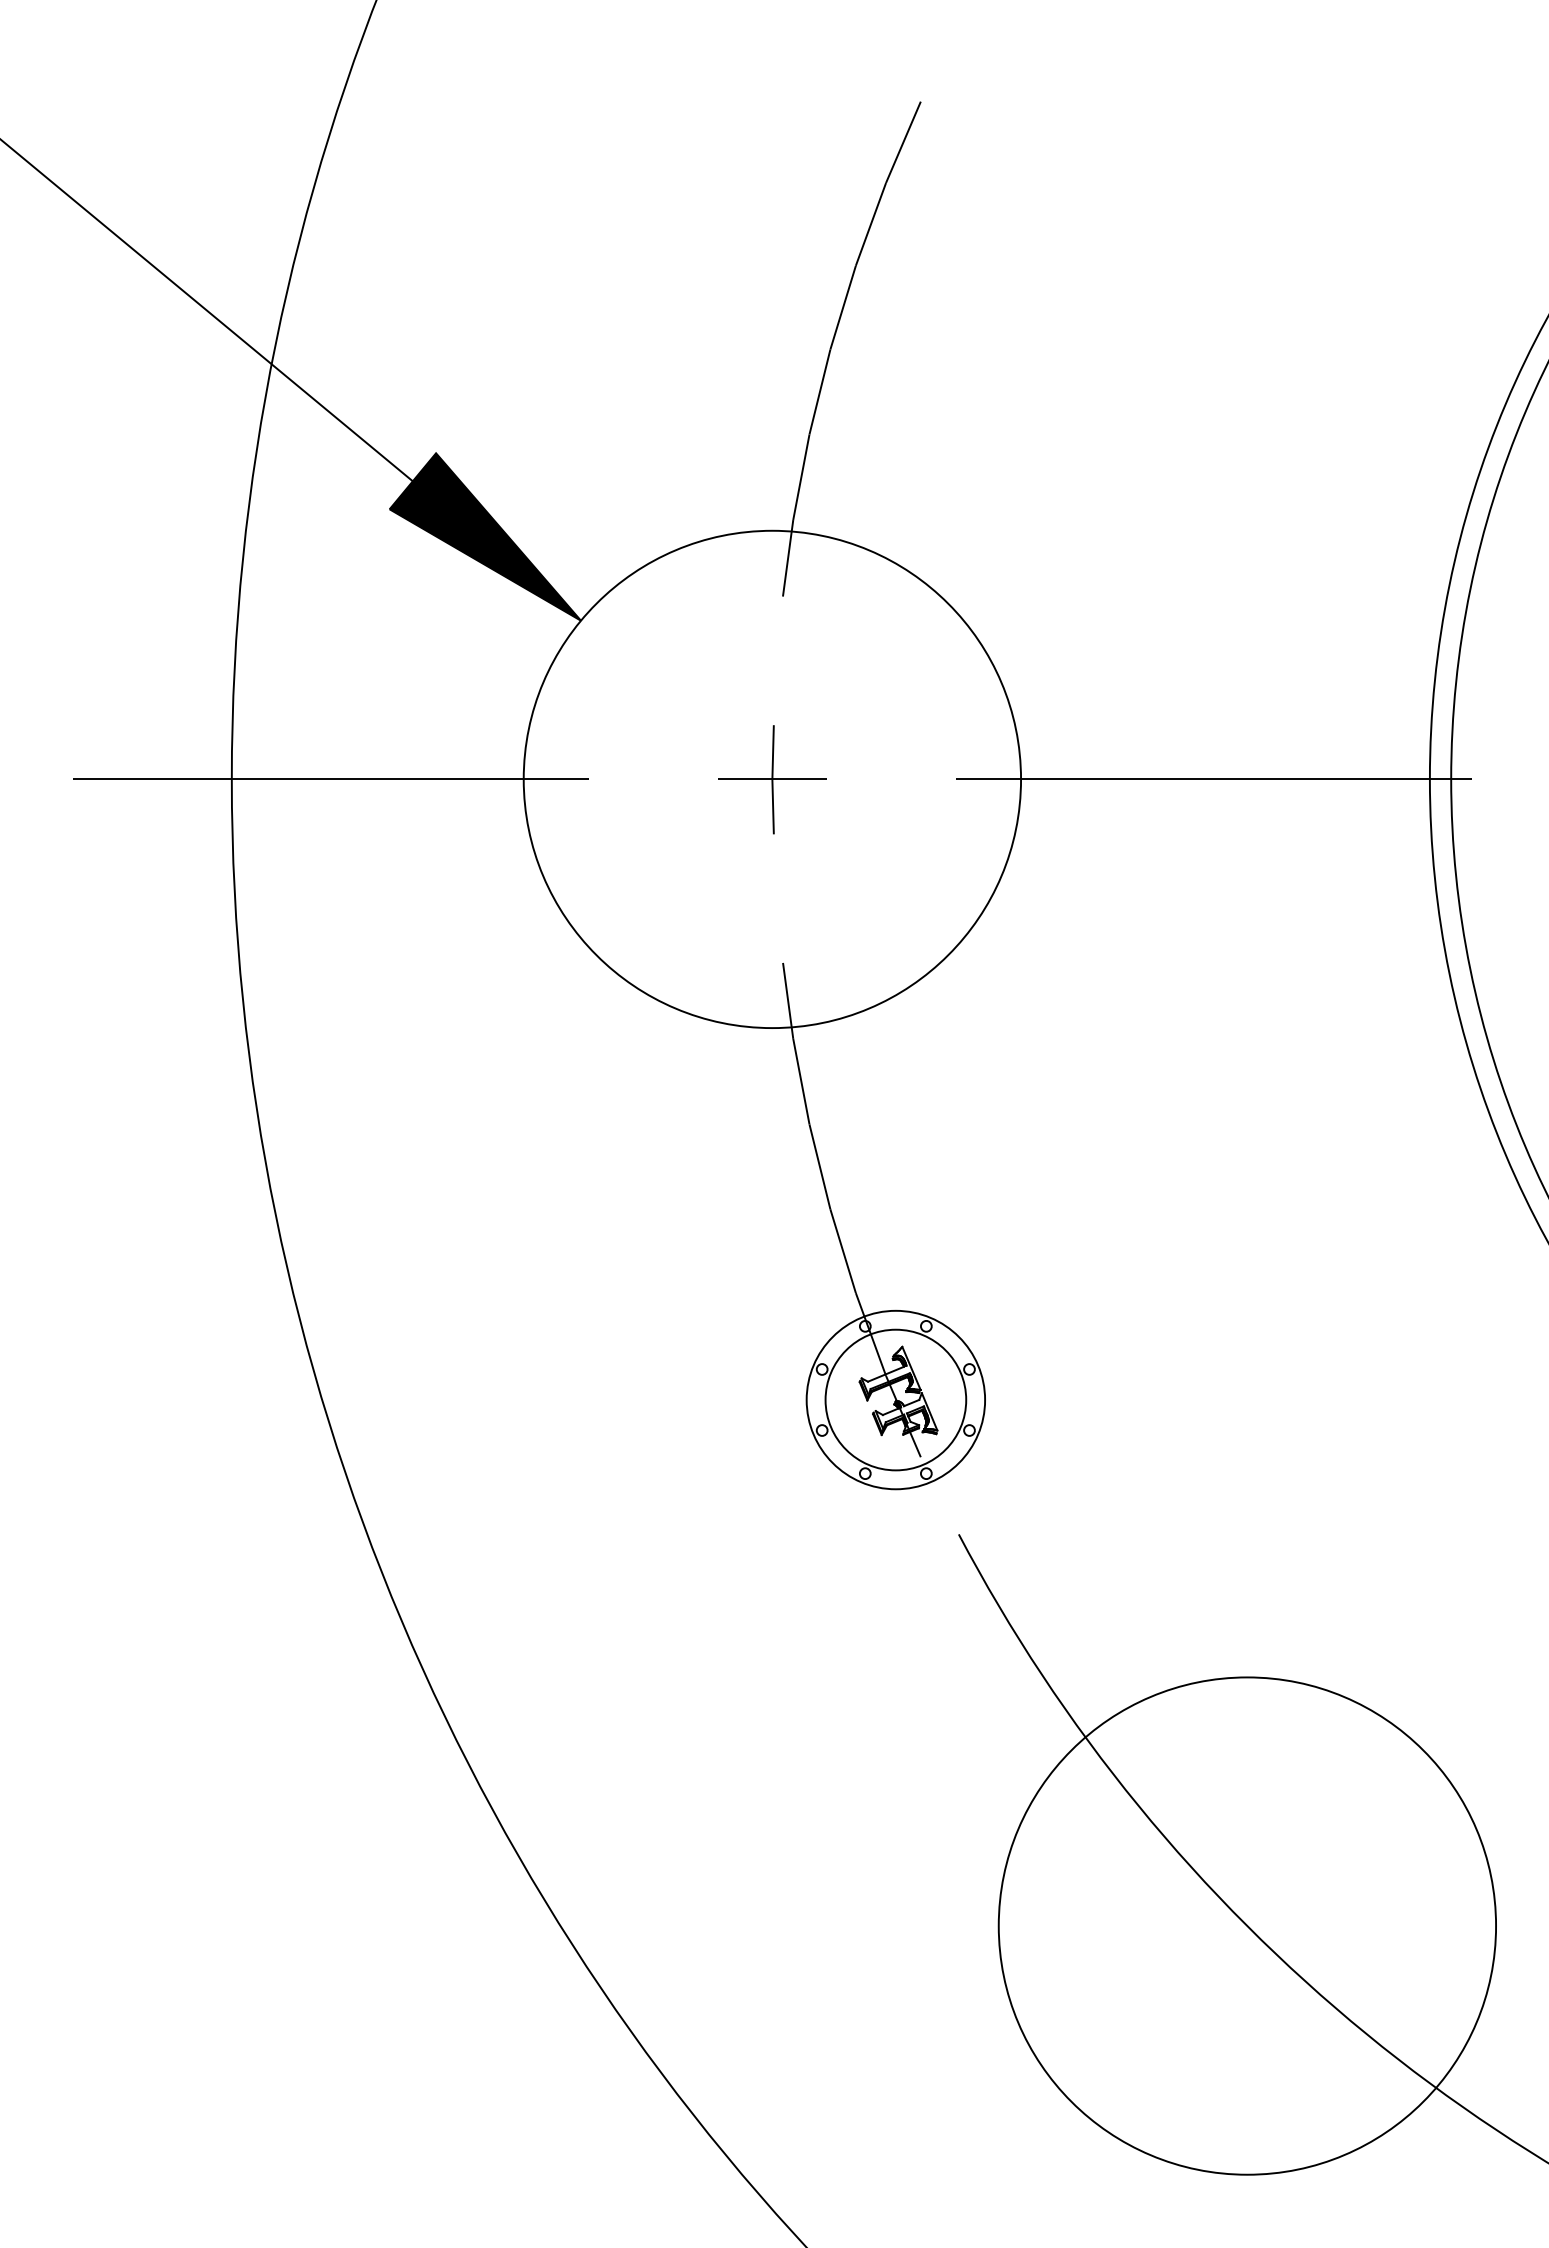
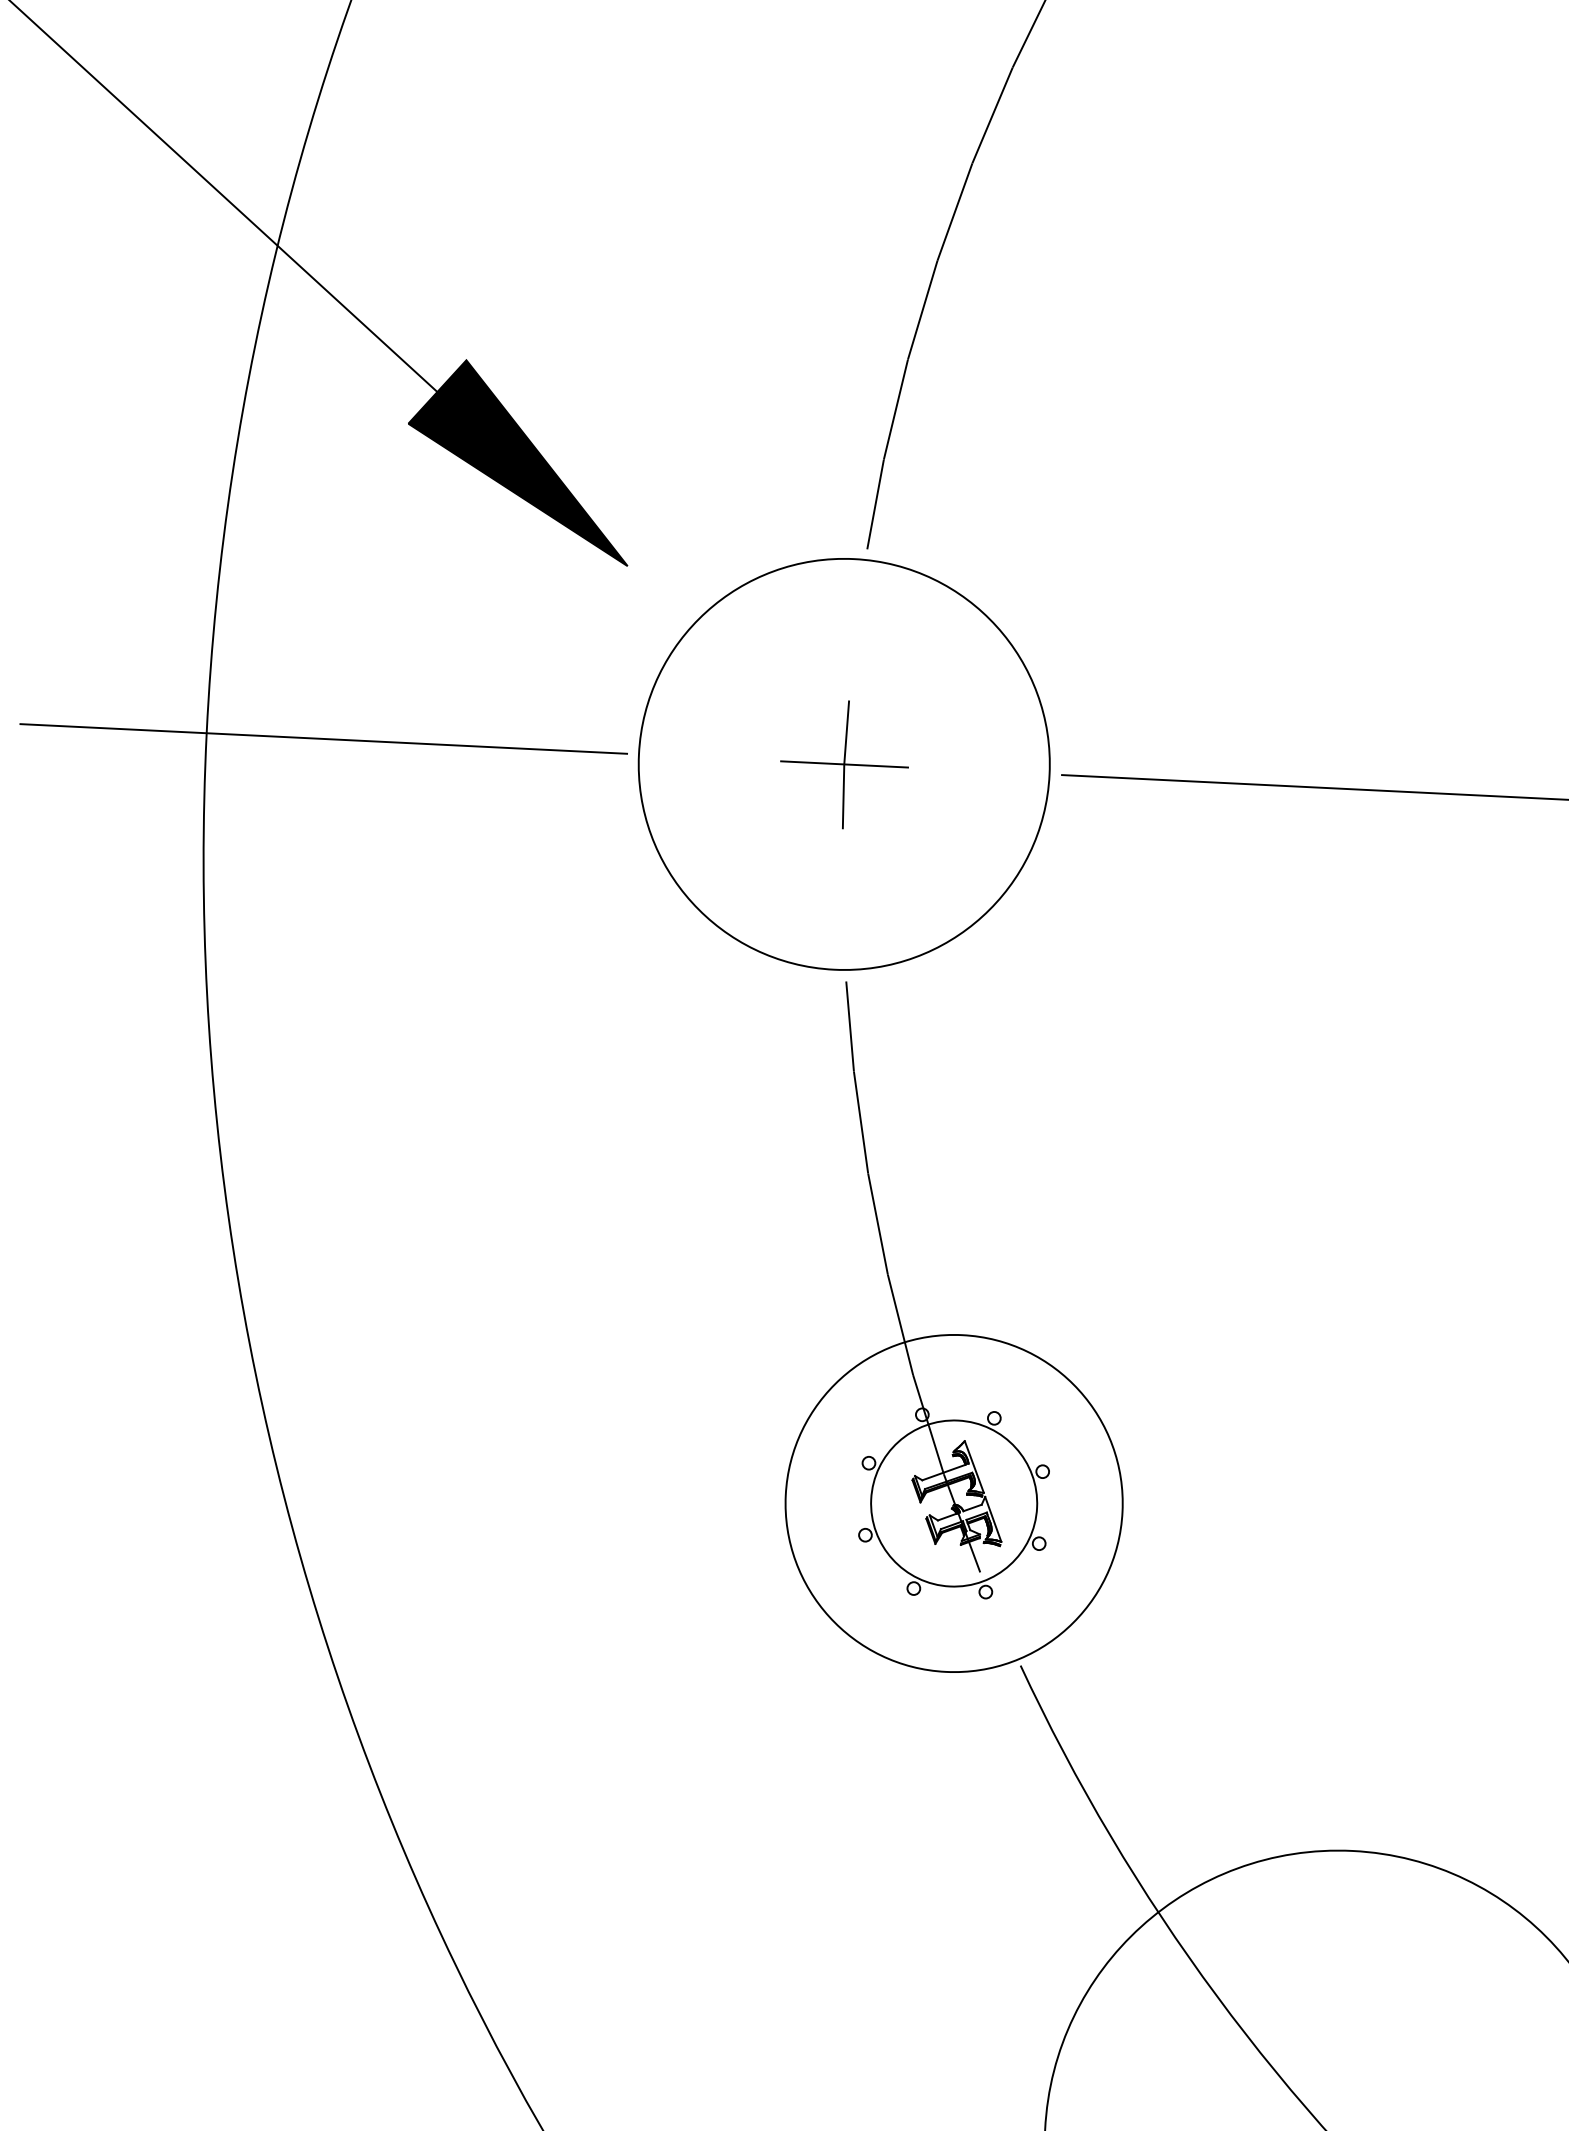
circle: (772, 779) -> (844, 764), size x0.7
circle: (895, 1399) -> (953, 1502), size x1.6

